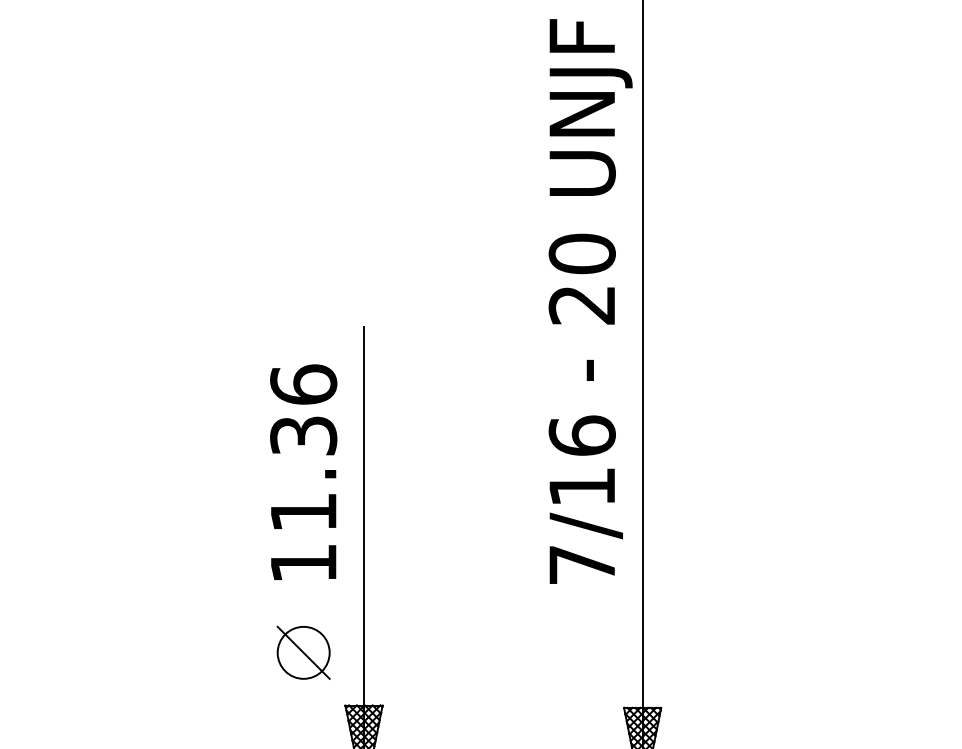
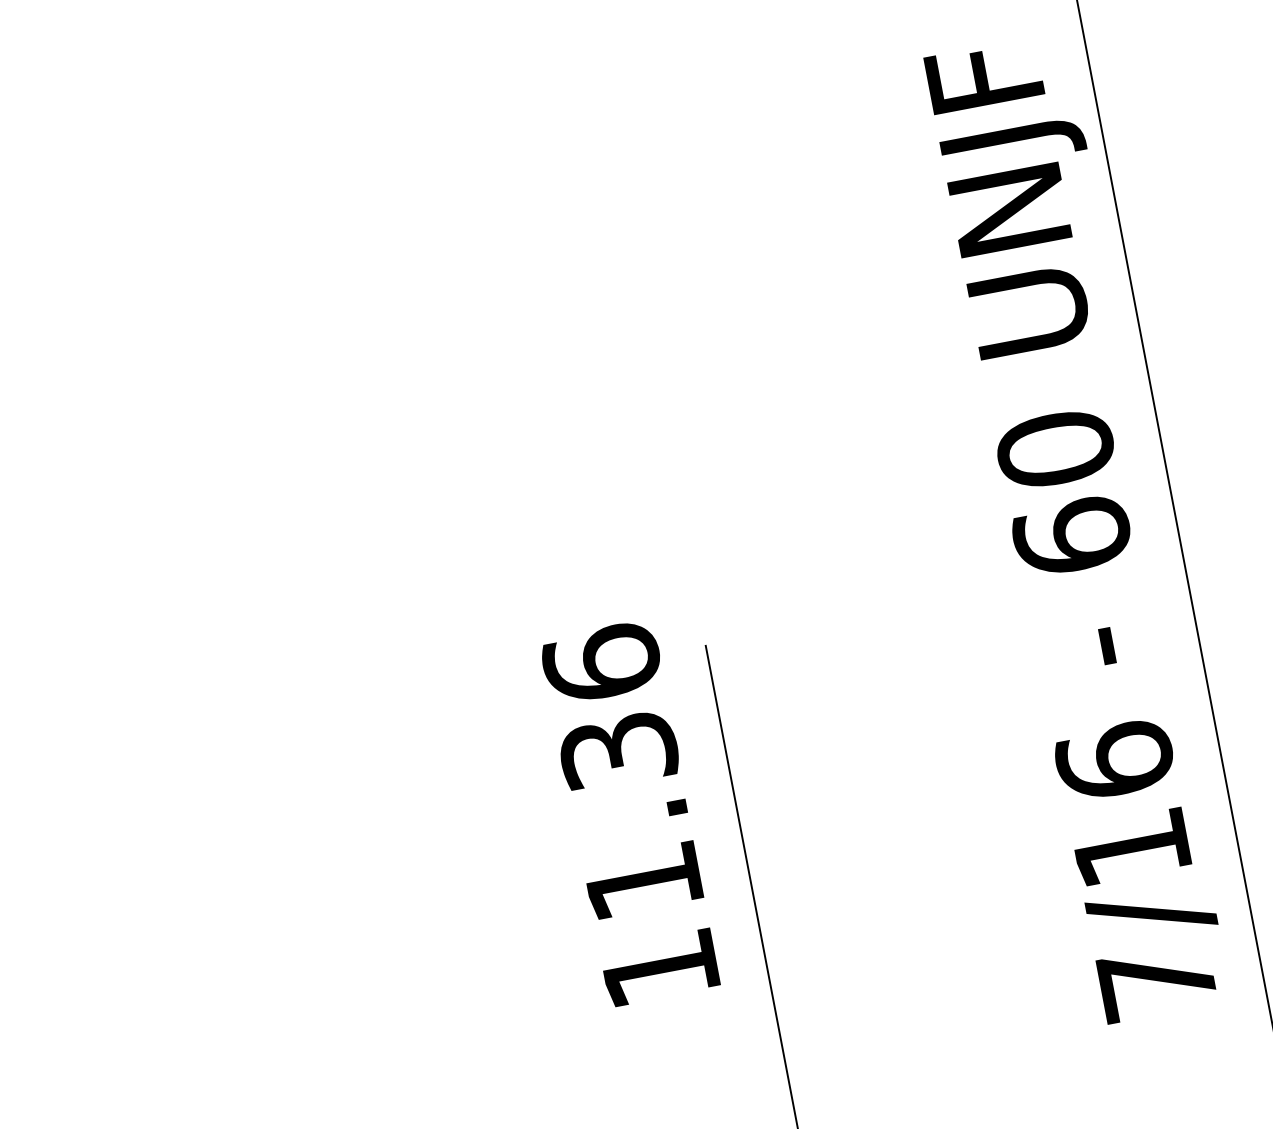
text: (581, 304) -> (1070, 536), 20 -> 60
text: (303, 471) -> (629, 811), moved

